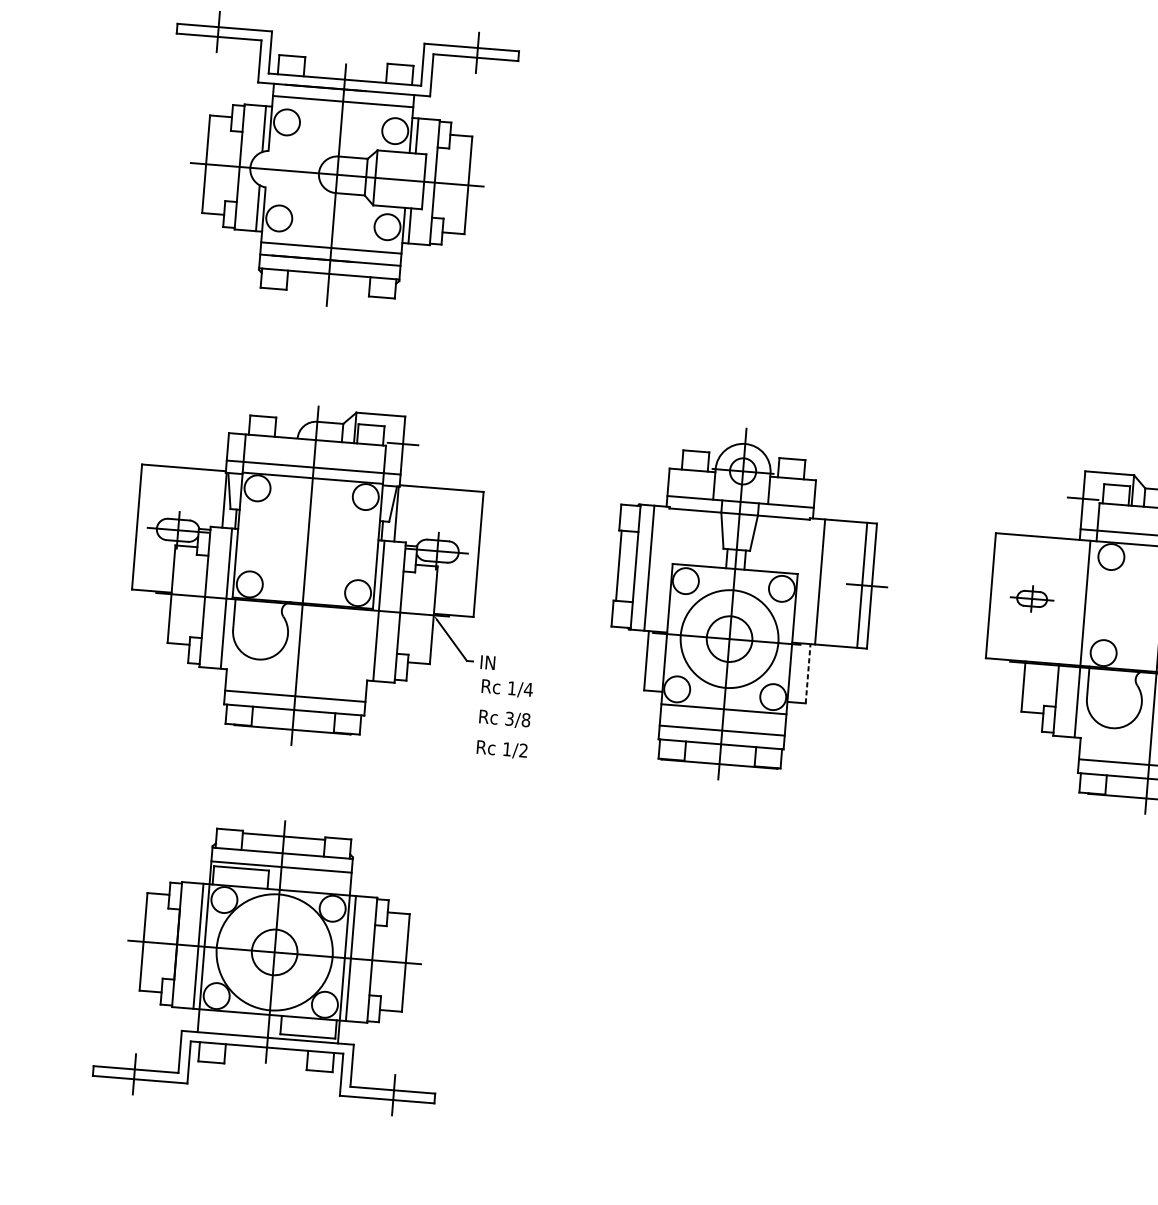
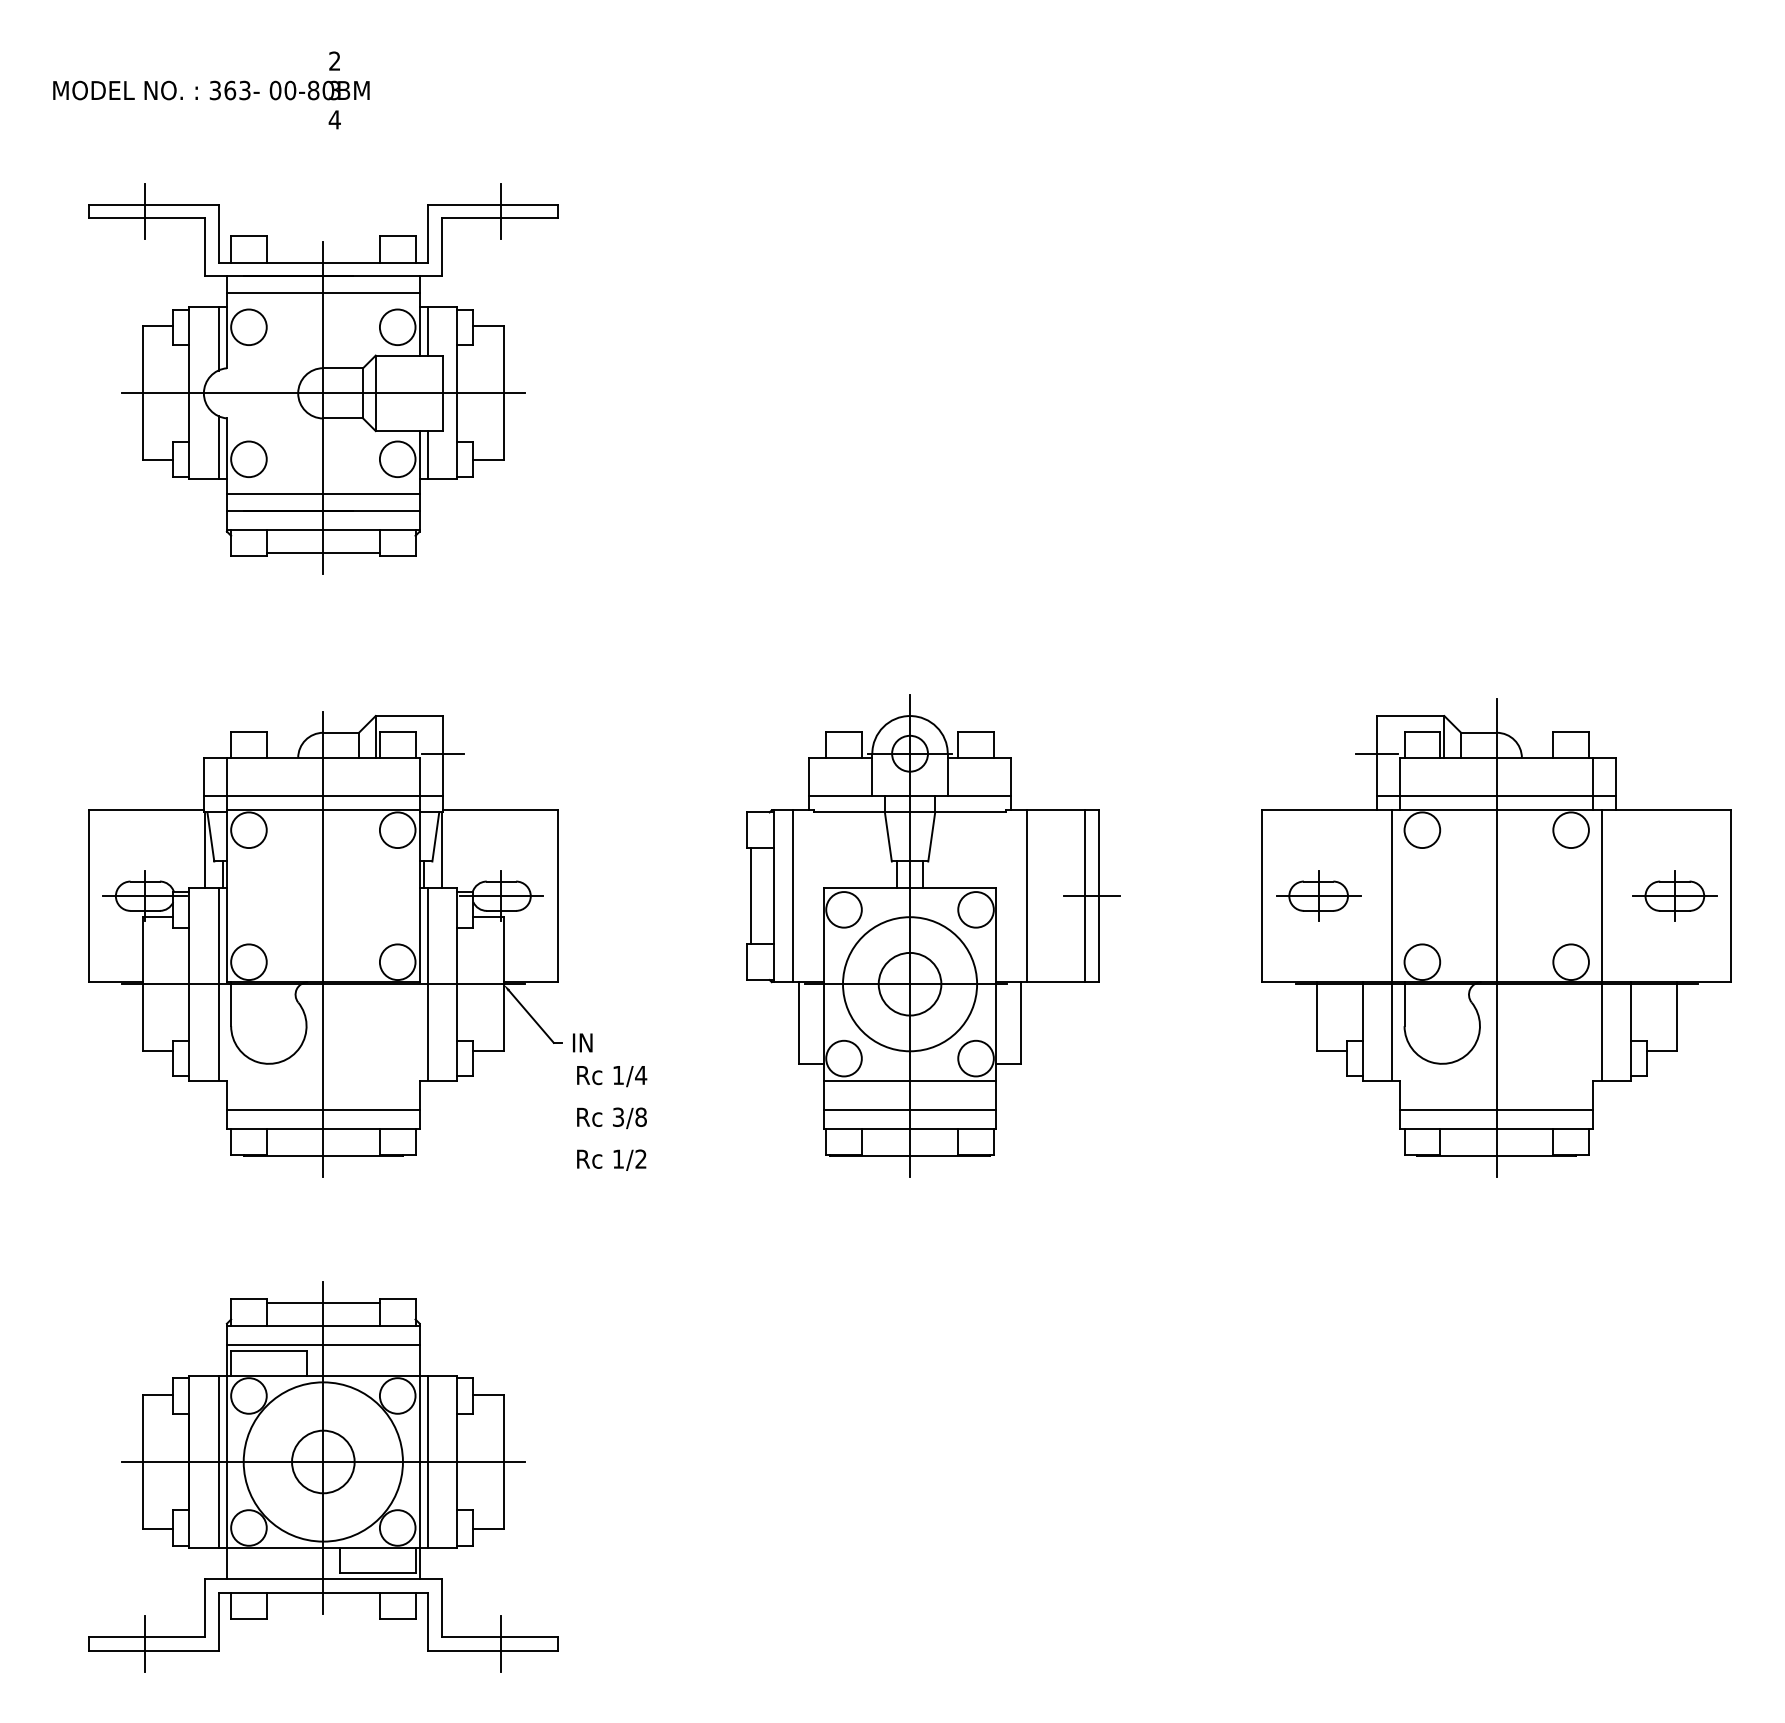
line: (327, 290) -> (322, 552), added
part: (1031, 598) -> (1318, 895), size x1.43
line: (808, 673) -> (1021, 1022), dashed -> solid

